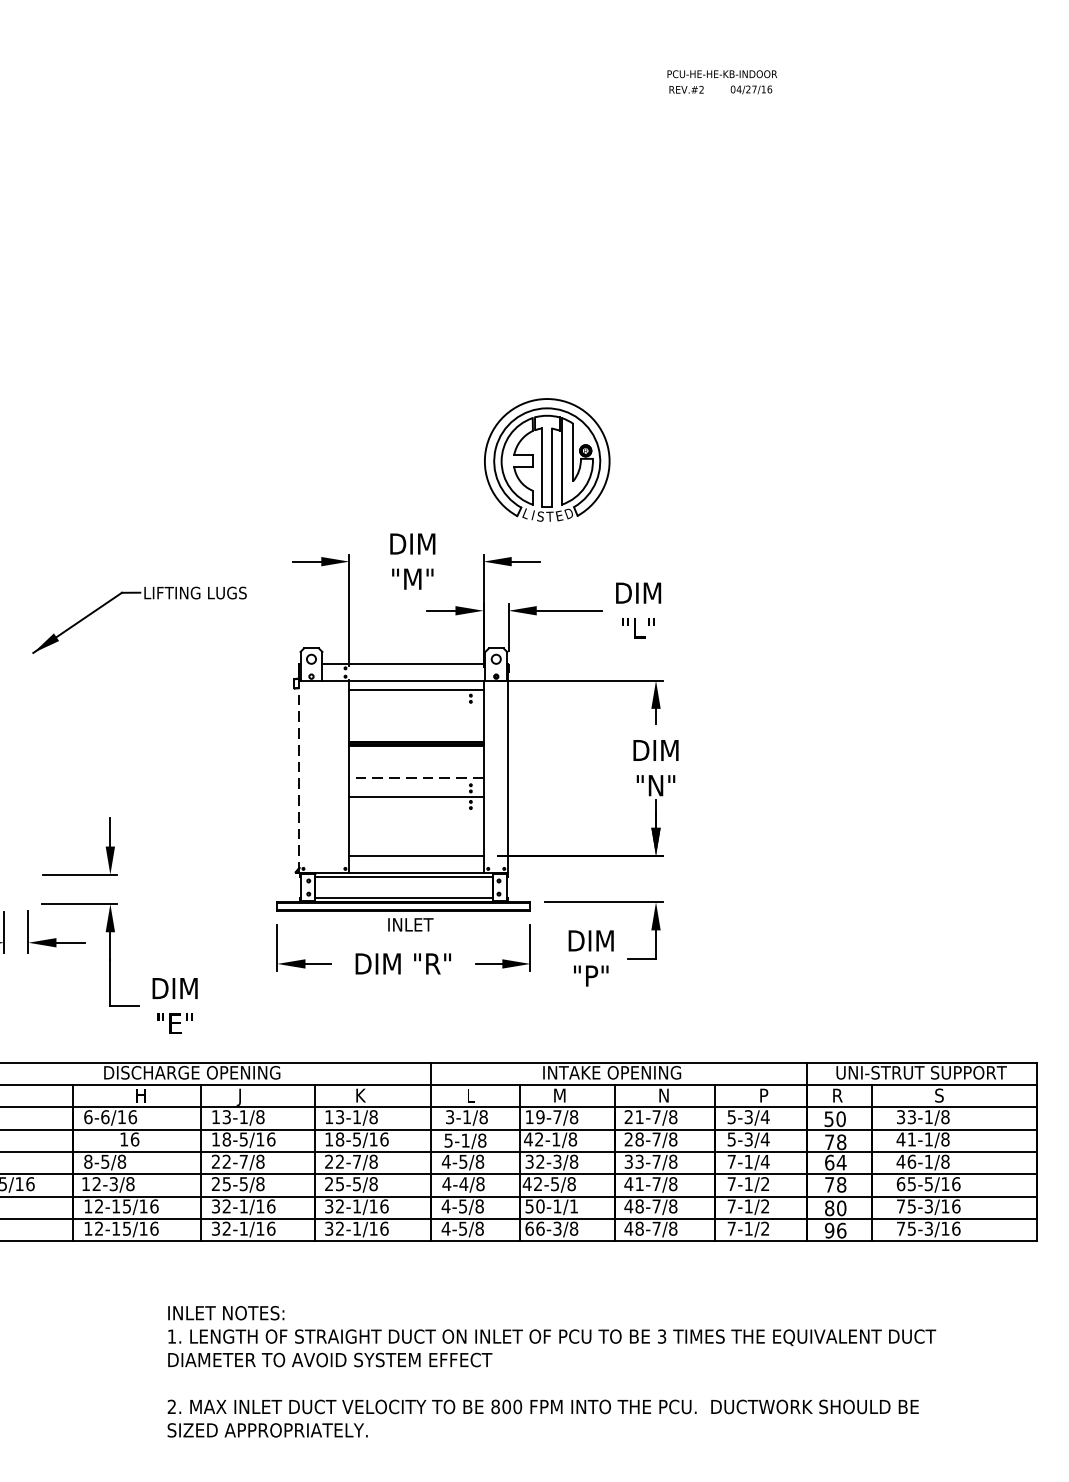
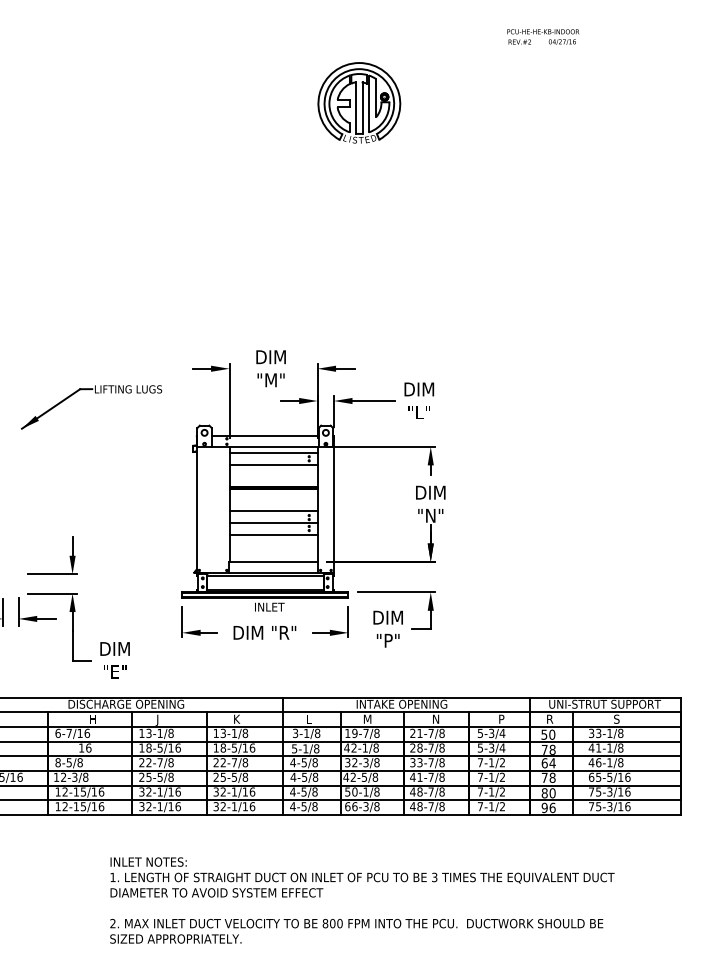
text: (721, 81) -> (542, 36), moved
part: (547, 459) -> (359, 102), moved
line: (416, 709) -> (273, 465), added
line: (299, 776) -> (196, 509), dashed -> solid
line: (416, 777) -> (273, 510), dashed -> solid
line: (416, 815) -> (273, 535), added
text: (105, 1117) -> (69, 733), 6-6/16 -> 6-7/16
text: (765, 1161) -> (502, 762), 7-1/4 -> 7-1/2
text: (463, 1182) -> (304, 776), 4-4/8 -> 4-5/8
text: (573, 1205) -> (376, 791), 50-1/1 -> 50-1/8

